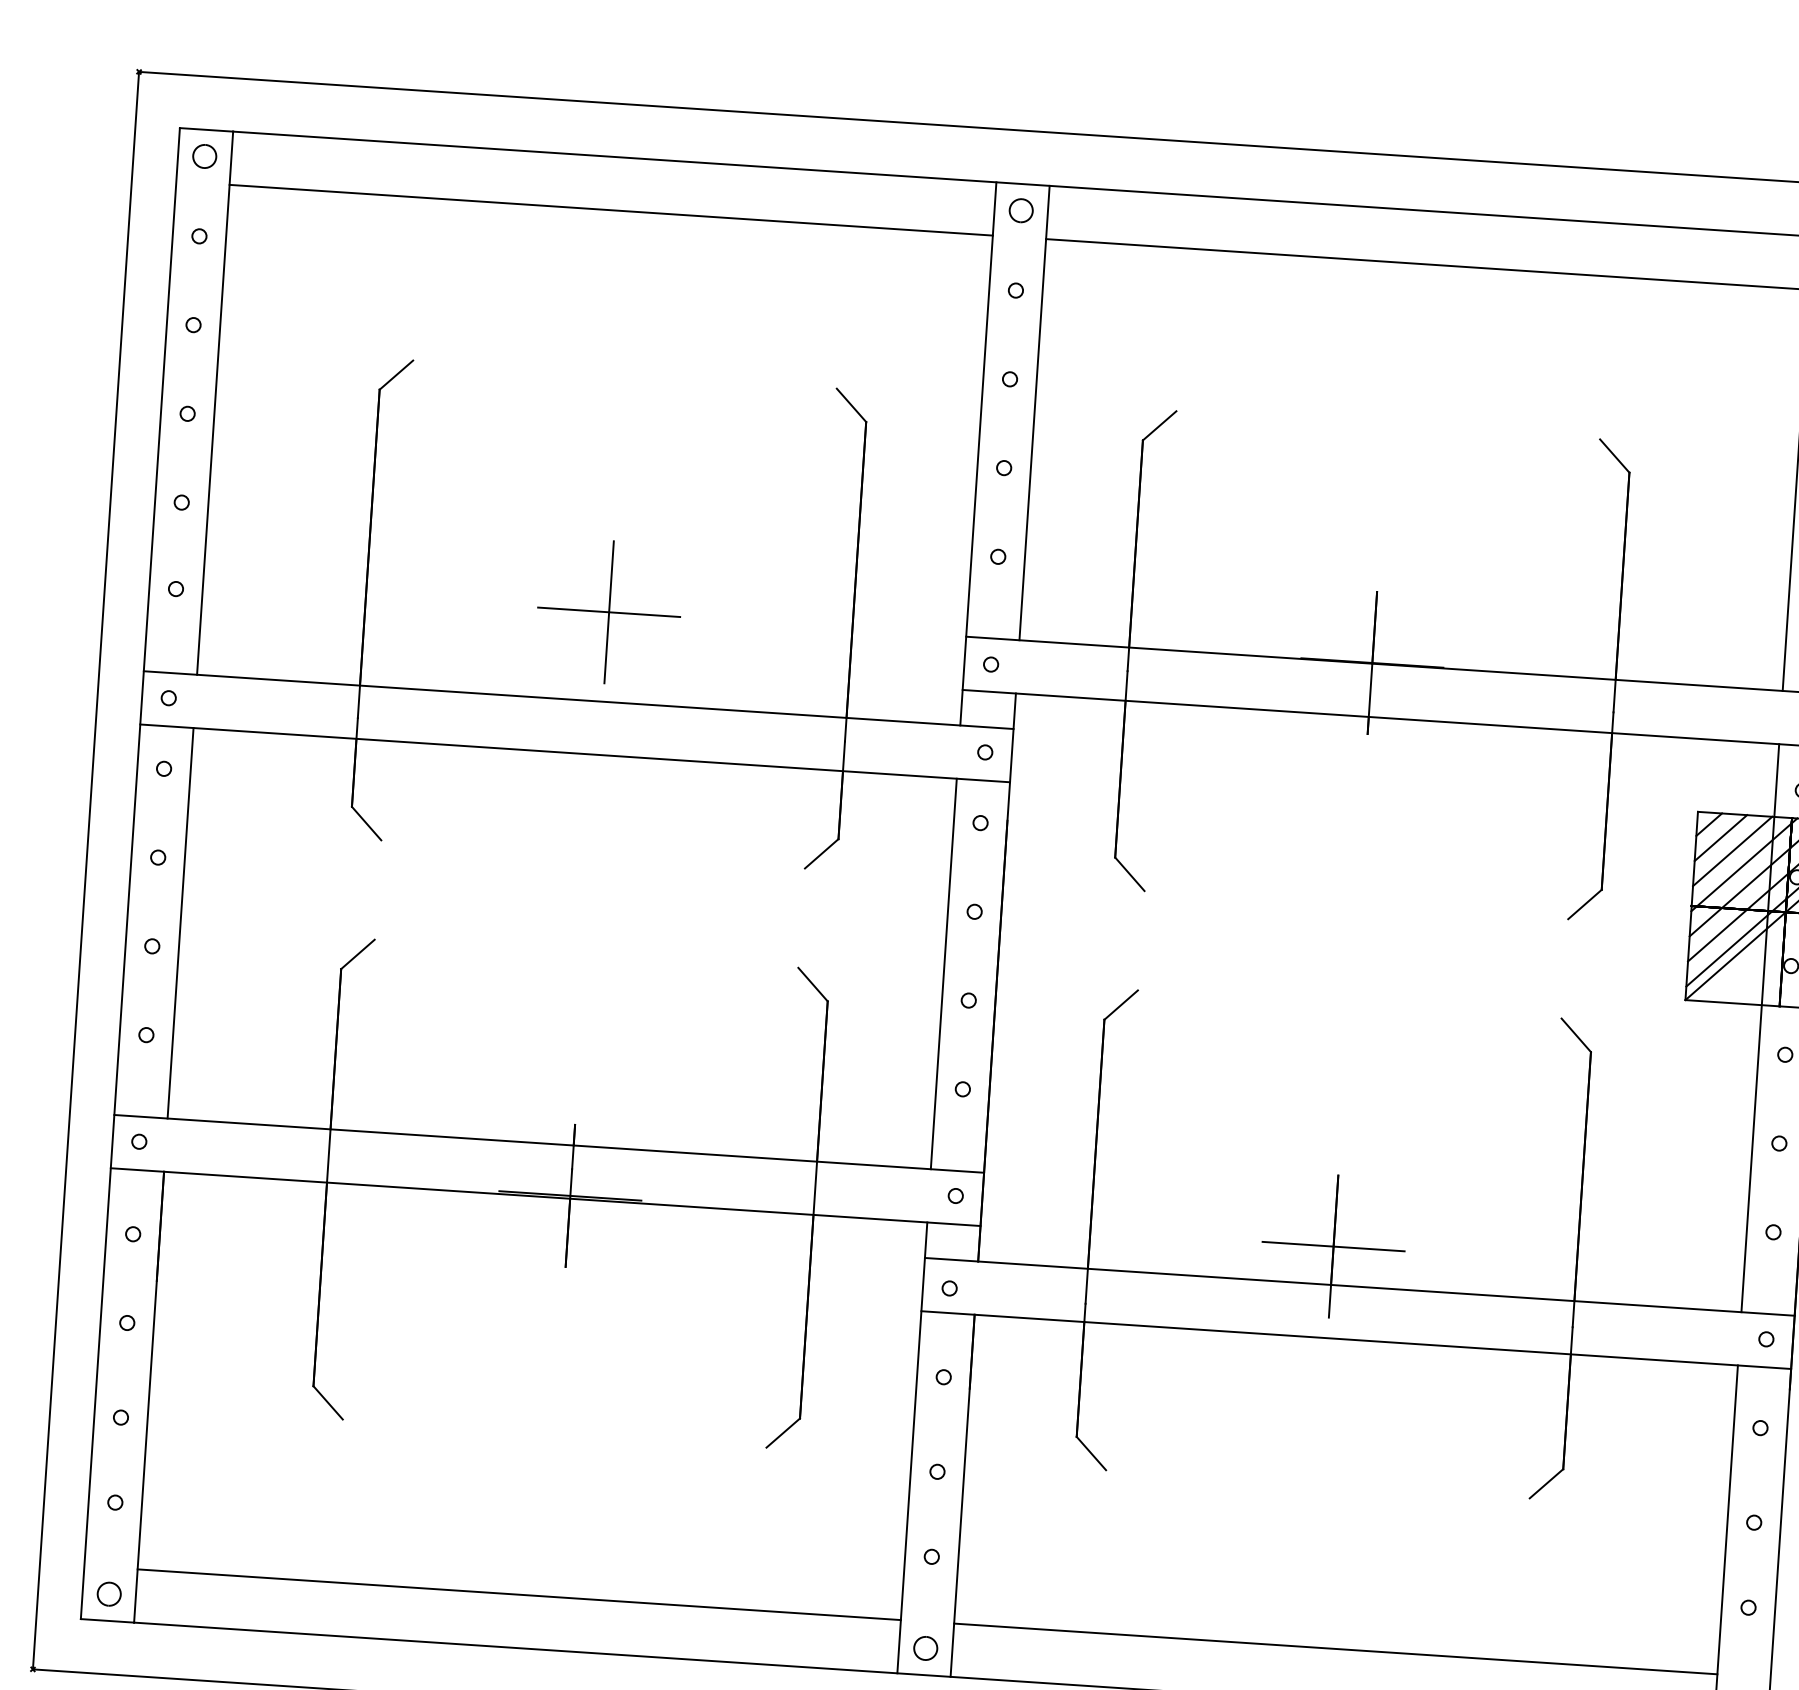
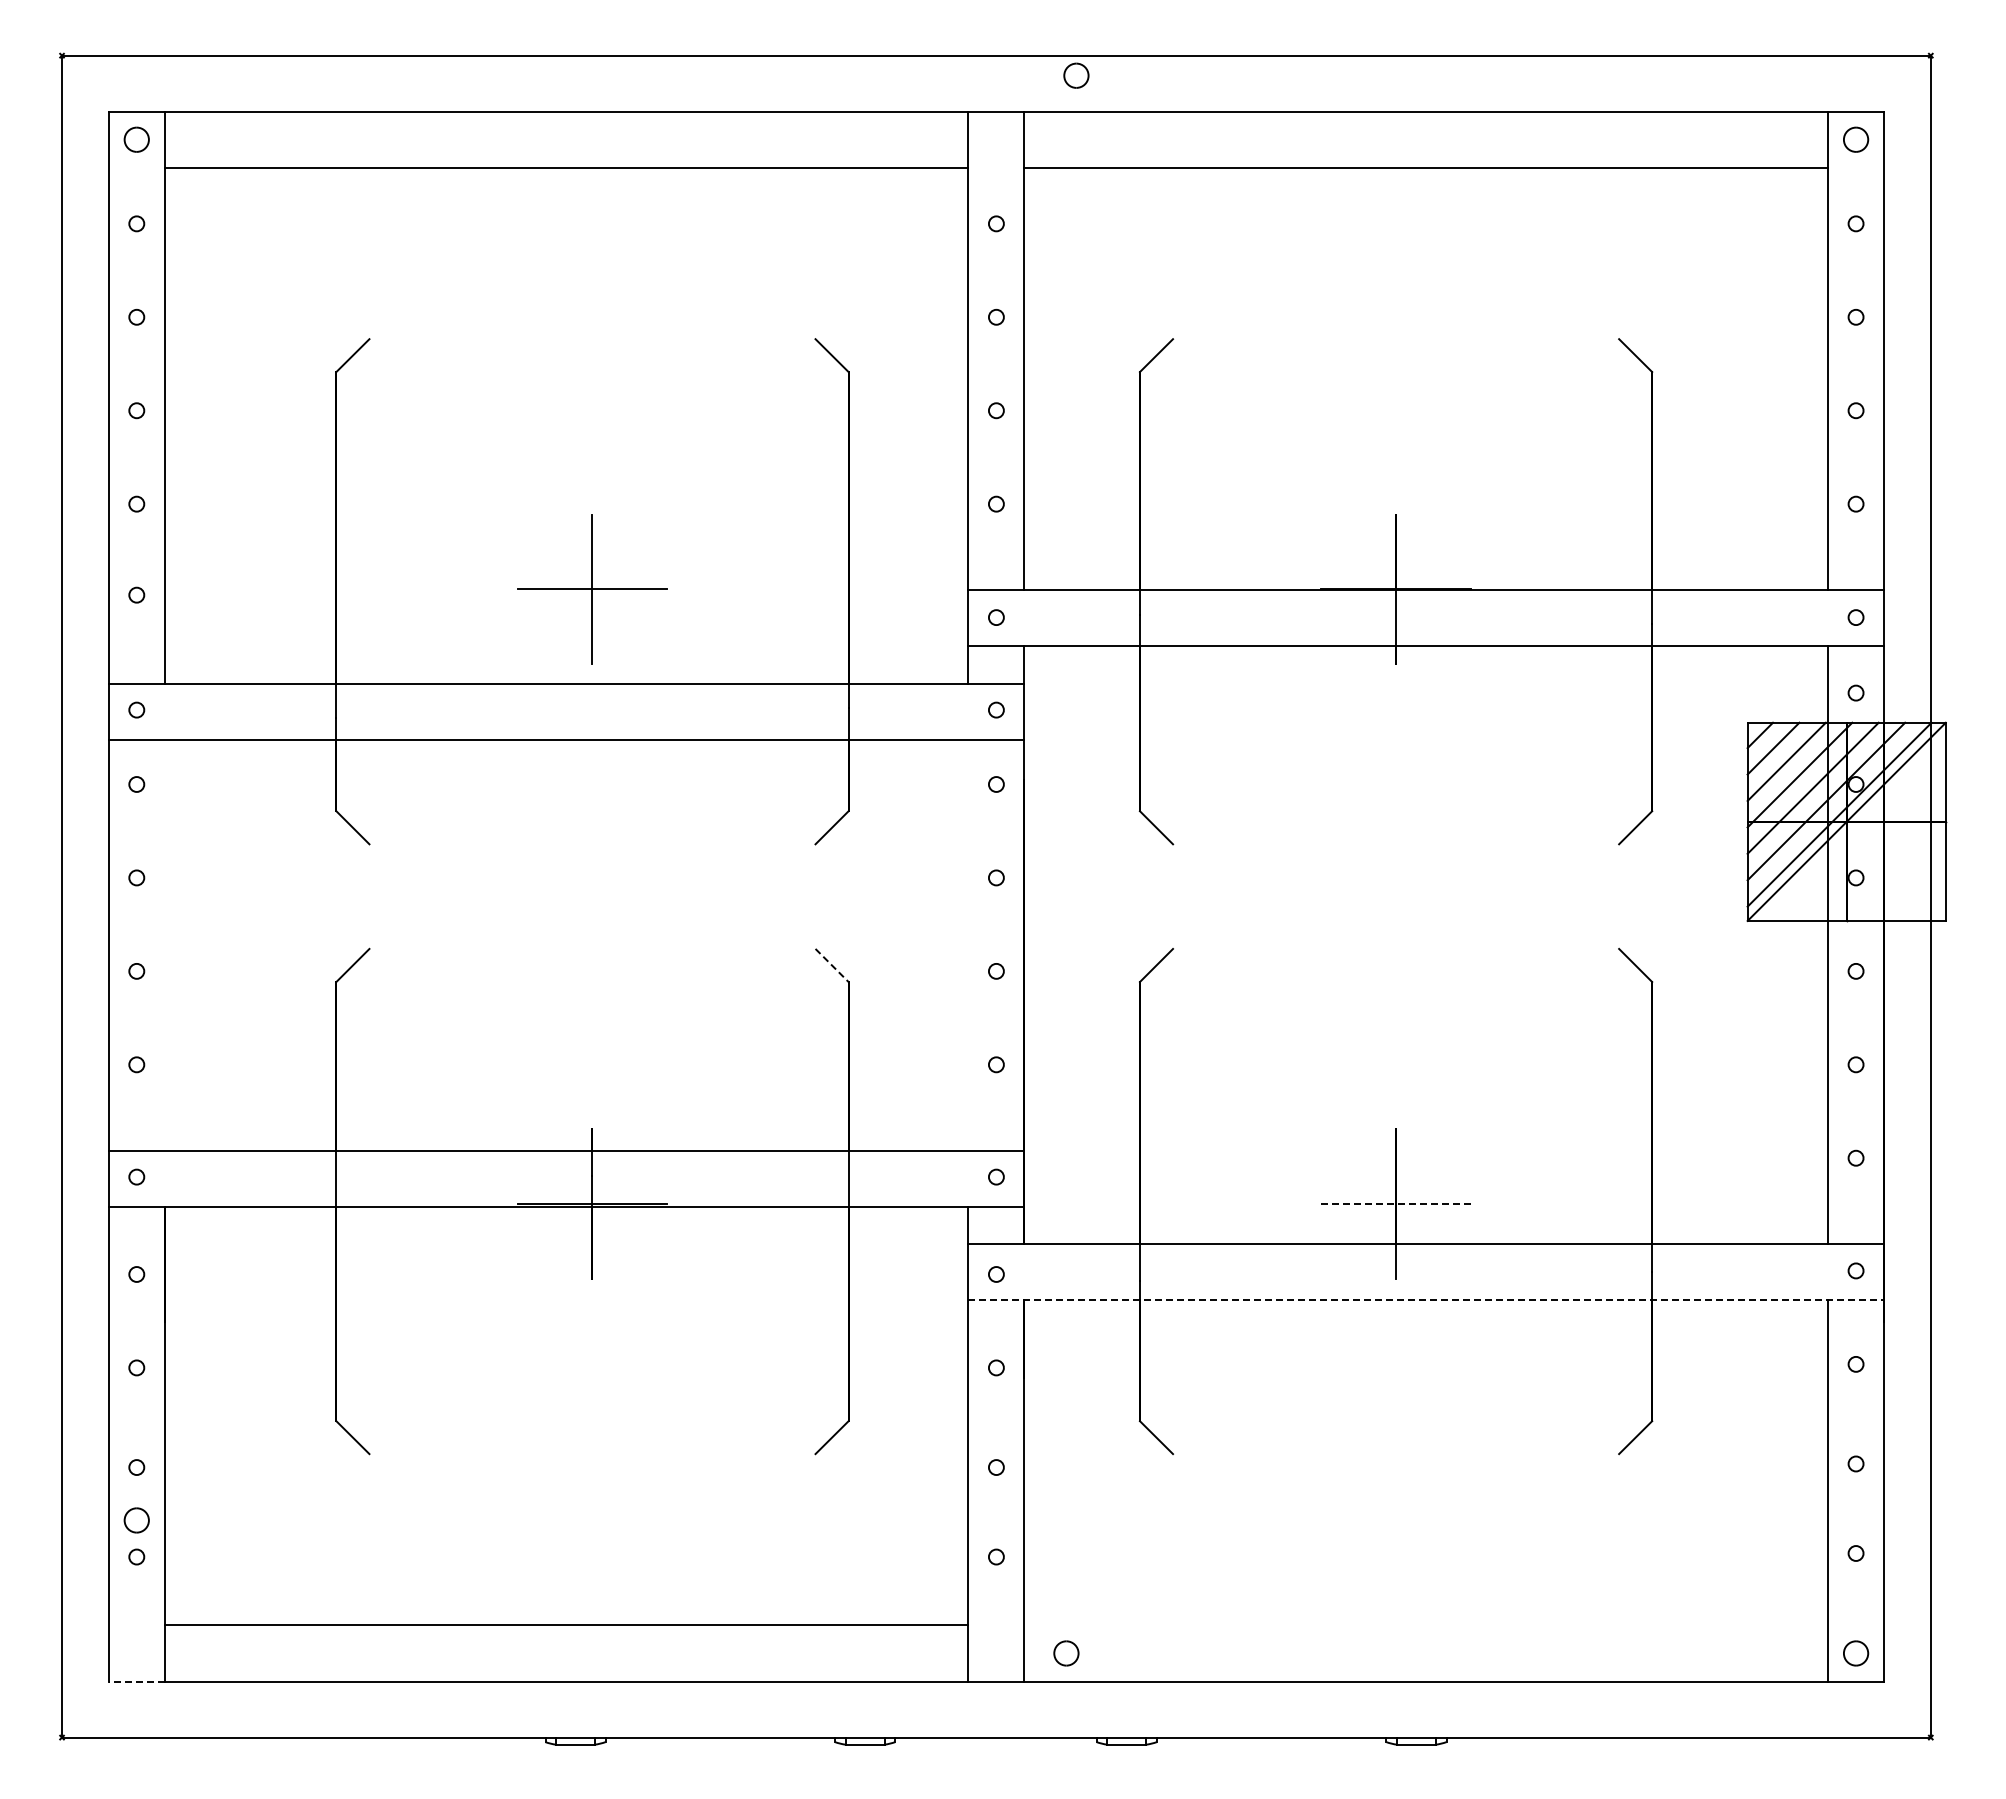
part: (1021, 210) -> (1076, 75), moved
line: (180, 922) -> (164, 944), removed
line: (943, 973) -> (968, 944), removed
line: (813, 984) -> (832, 965), solid -> dashed
line: (1333, 1246) -> (1395, 1203), solid -> dashed
line: (1356, 1340) -> (1426, 1300), solid -> dashed
part: (108, 1594) -> (136, 1520), moved
line: (107, 1620) -> (136, 1681), solid -> dashed
part: (925, 1648) -> (1066, 1653), moved
line: (1336, 1649) -> (1426, 1625), removed

